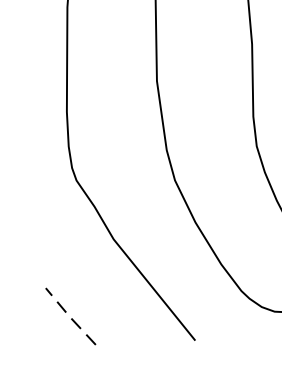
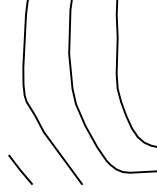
line: (70, 315) -> (20, 169), dashed -> solid

